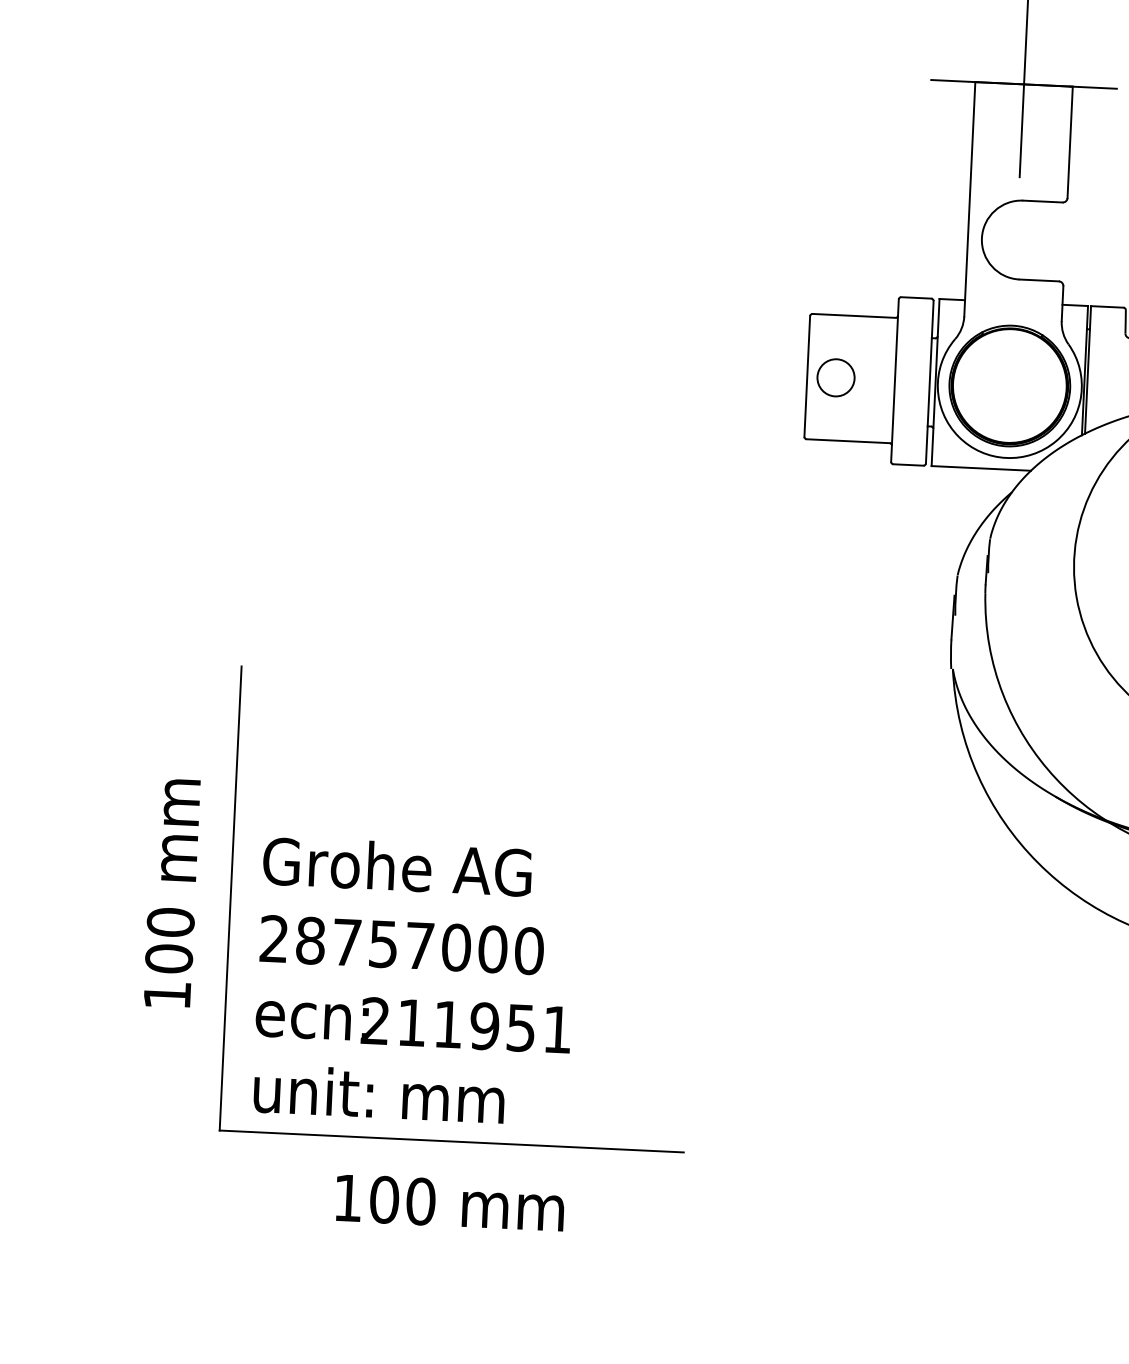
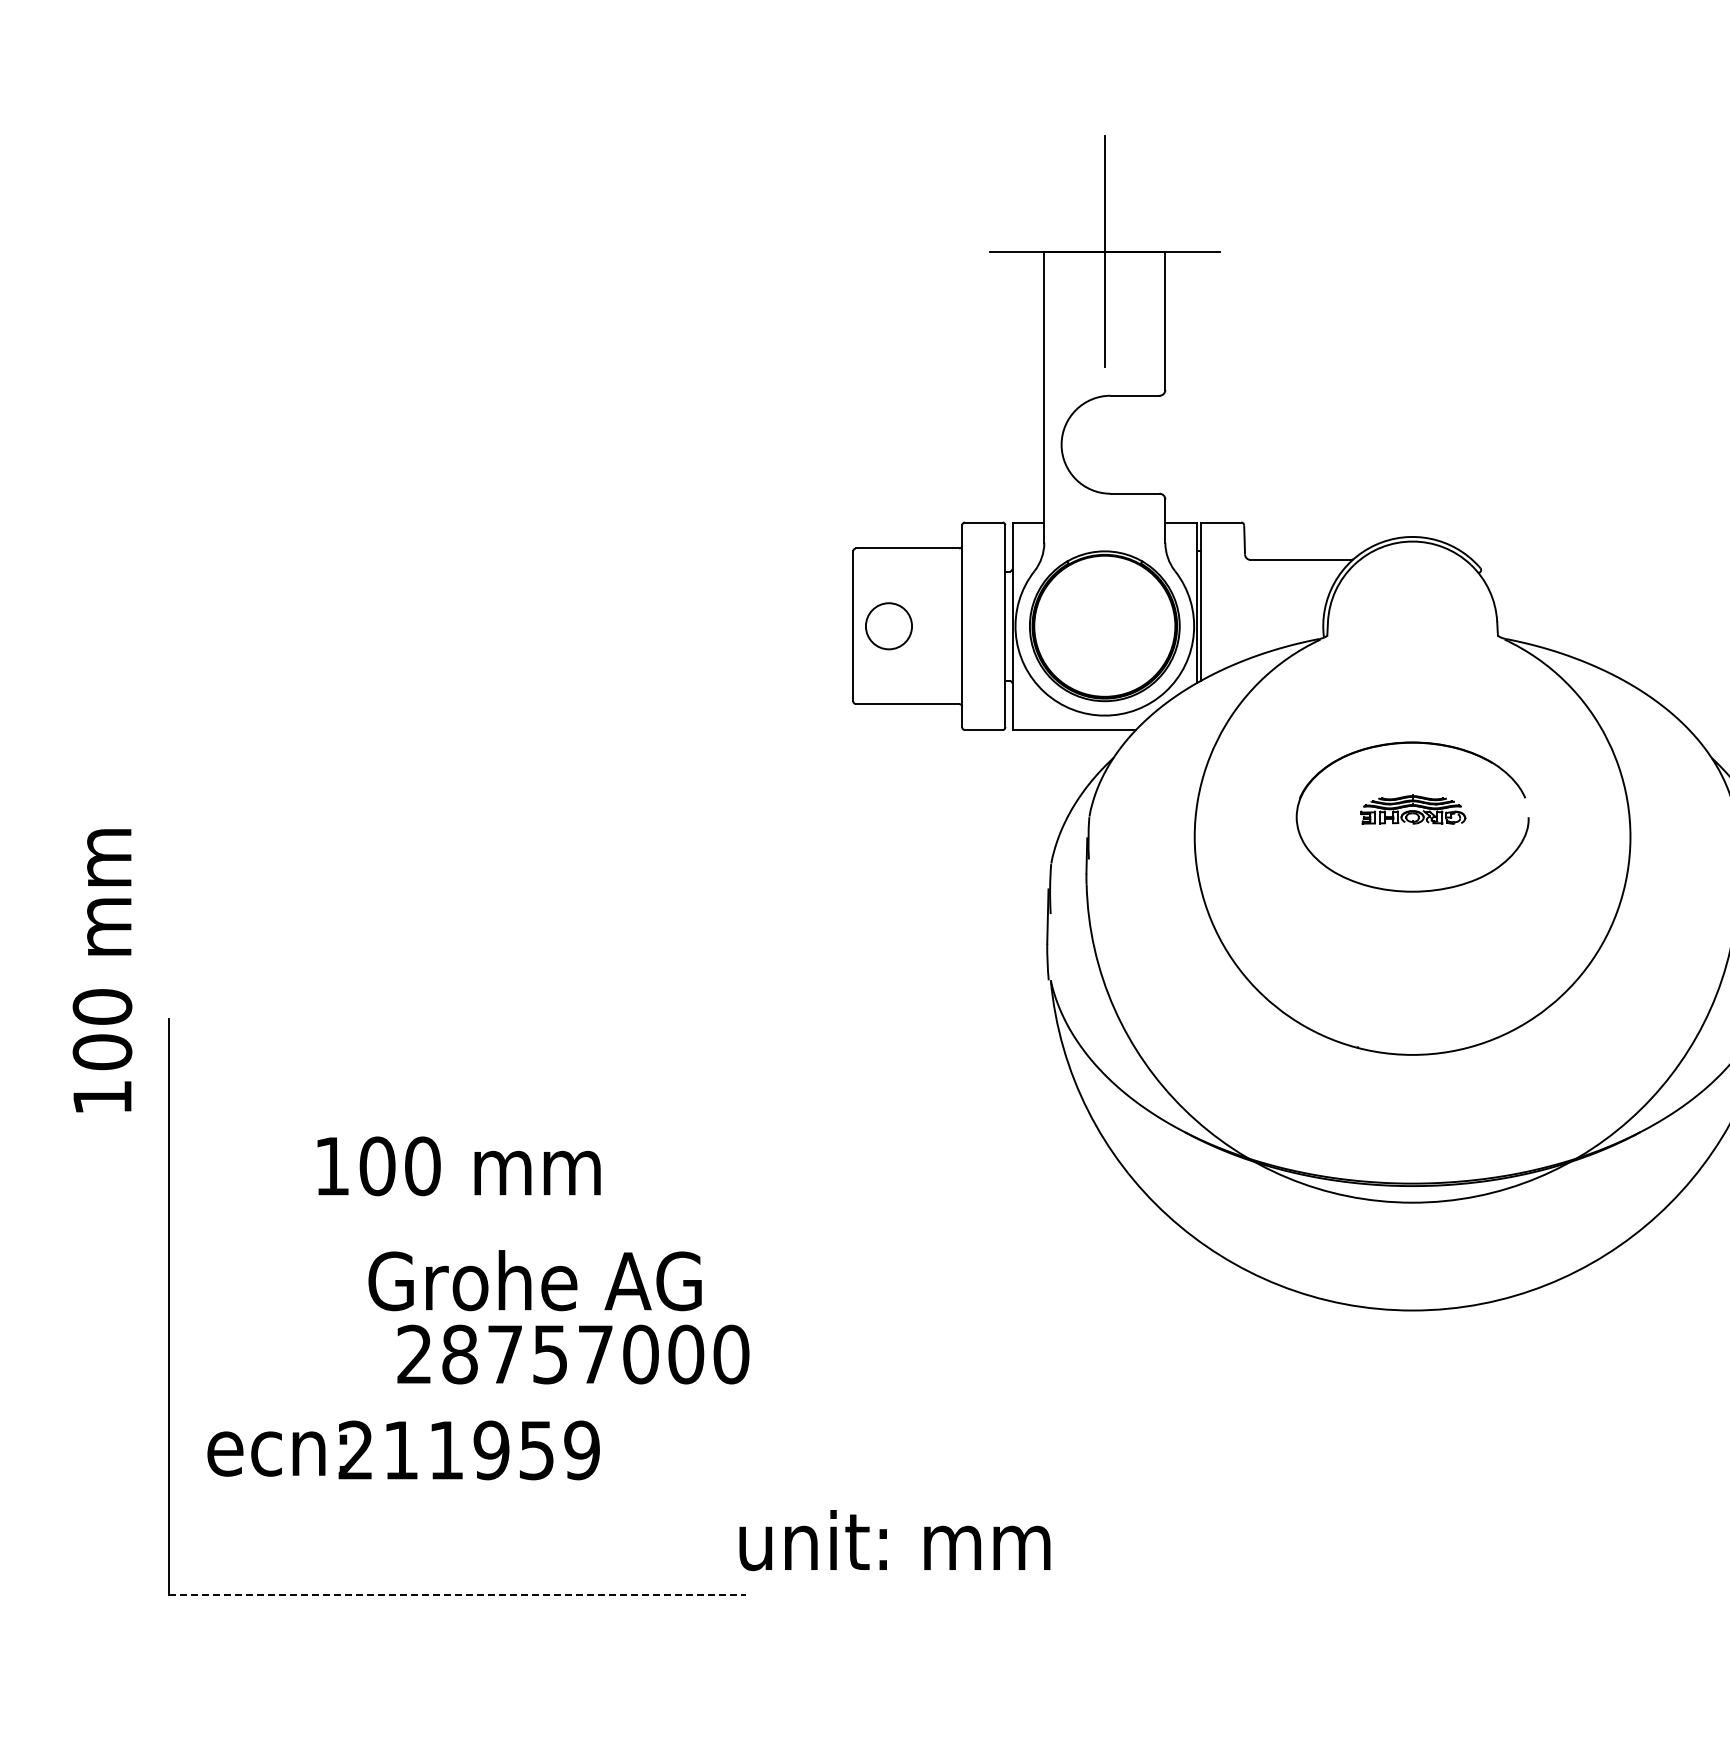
text: (396, 866) -> (534, 1280), moved
text: (172, 893) -> (102, 970), moved
text: (402, 945) -> (573, 1354), moved
text: (557, 1029) -> (581, 1450), 211951 -> 211959
text: (379, 1094) -> (894, 1540), moved
line: (451, 1141) -> (457, 1595), solid -> dashed
text: (449, 1203) -> (458, 1166), moved

